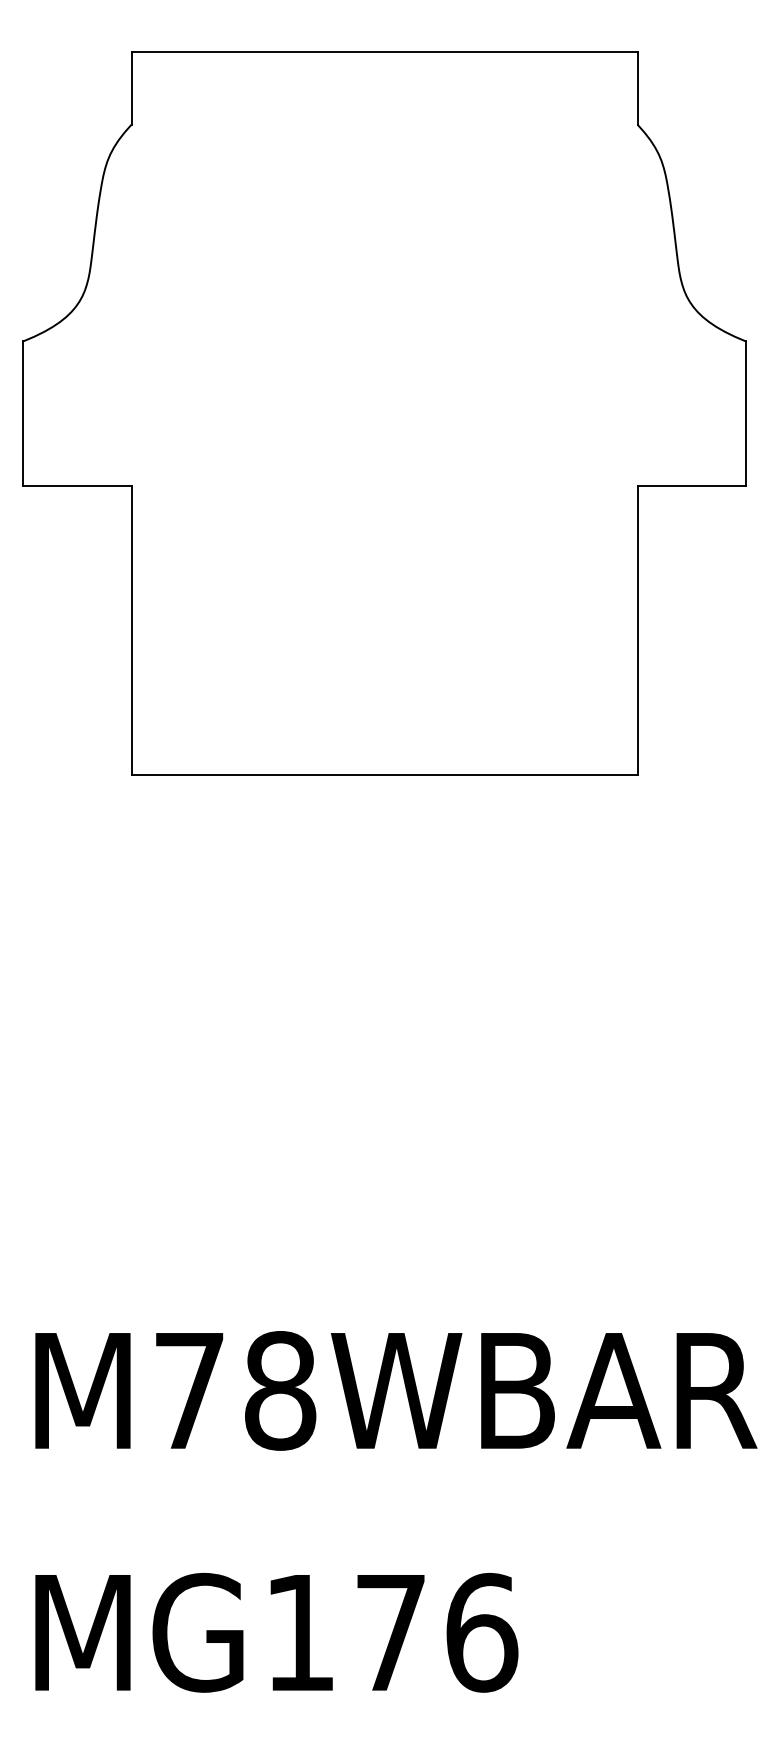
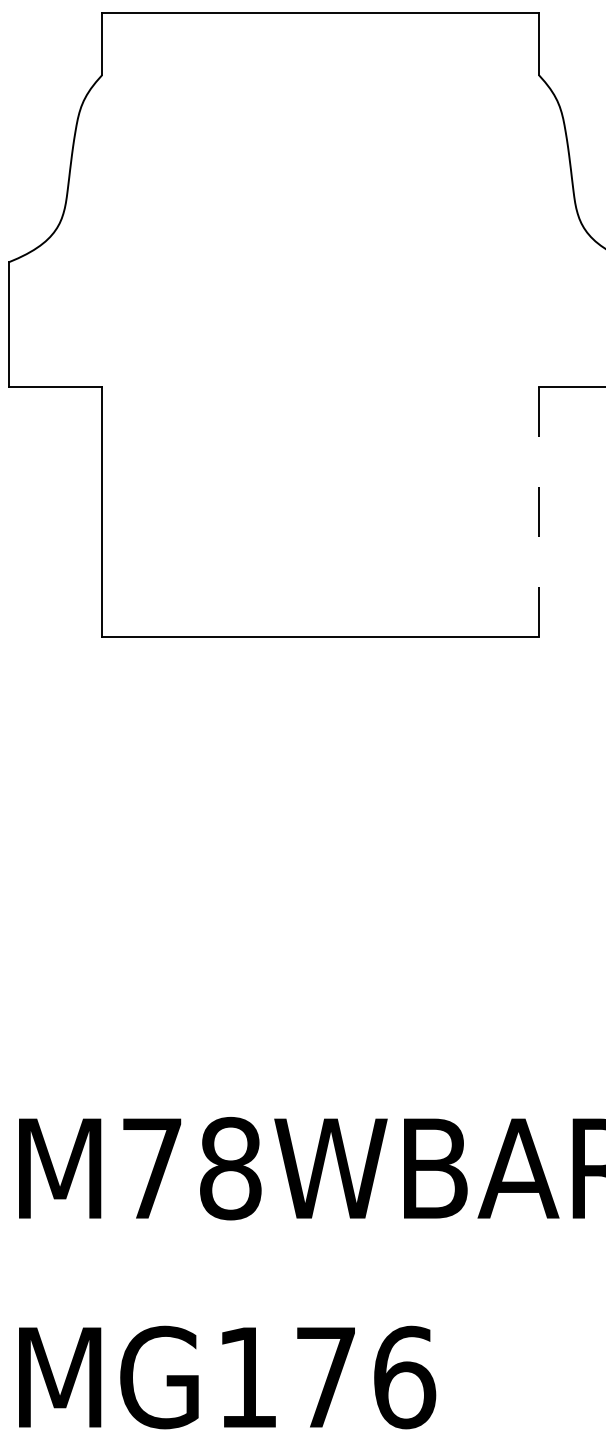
line: (637, 630) -> (538, 512), solid -> dashed

